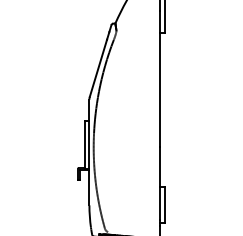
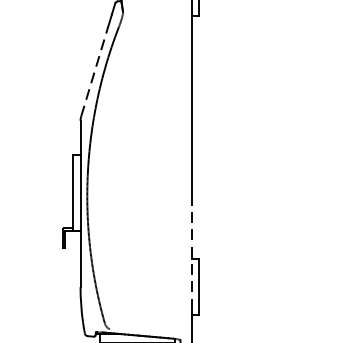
line: (98, 68) -> (94, 71), solid -> dashed
line: (160, 182) -> (192, 251), solid -> dashed

